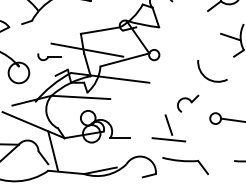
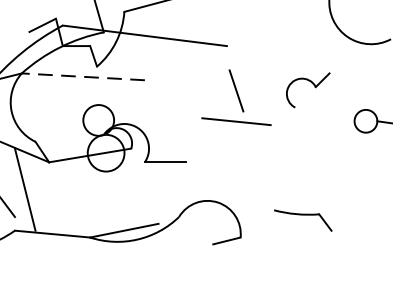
line: (80, 97) -> (82, 76), solid -> dashed
part: (168, 128) -> (235, 97), moved
part: (185, 165) -> (302, 219), size x0.6

